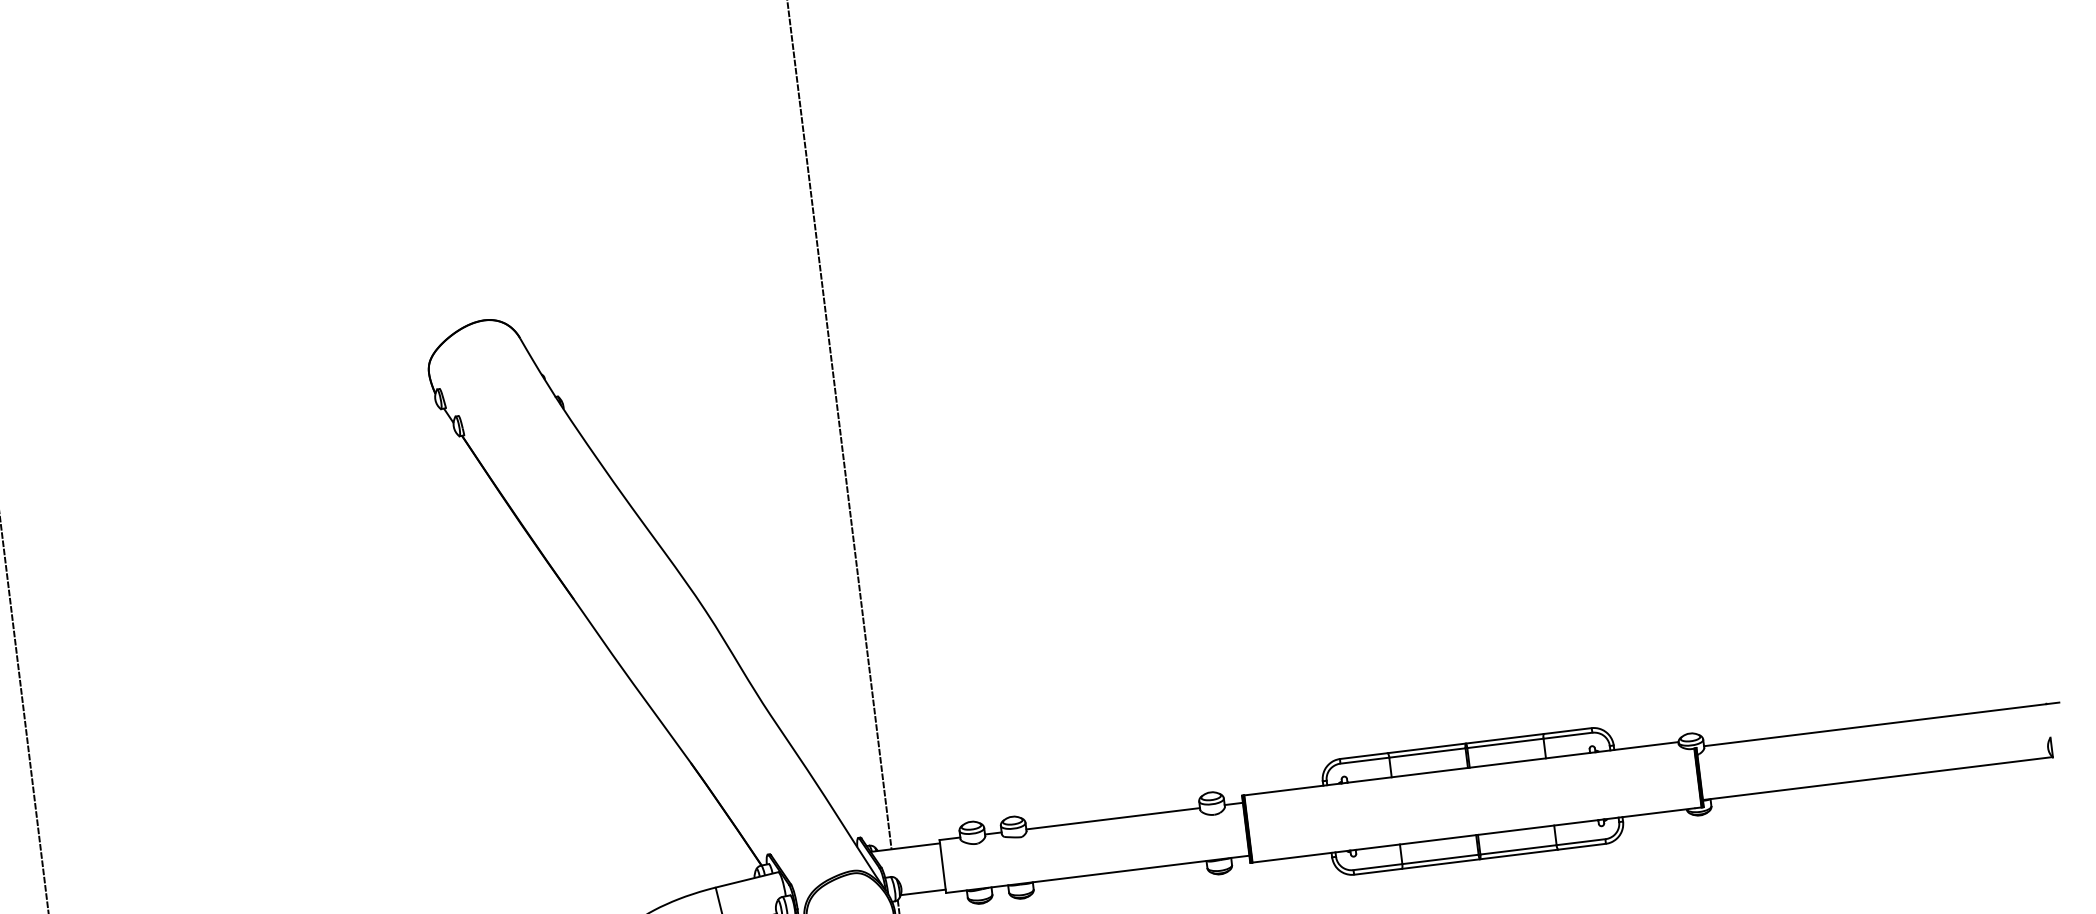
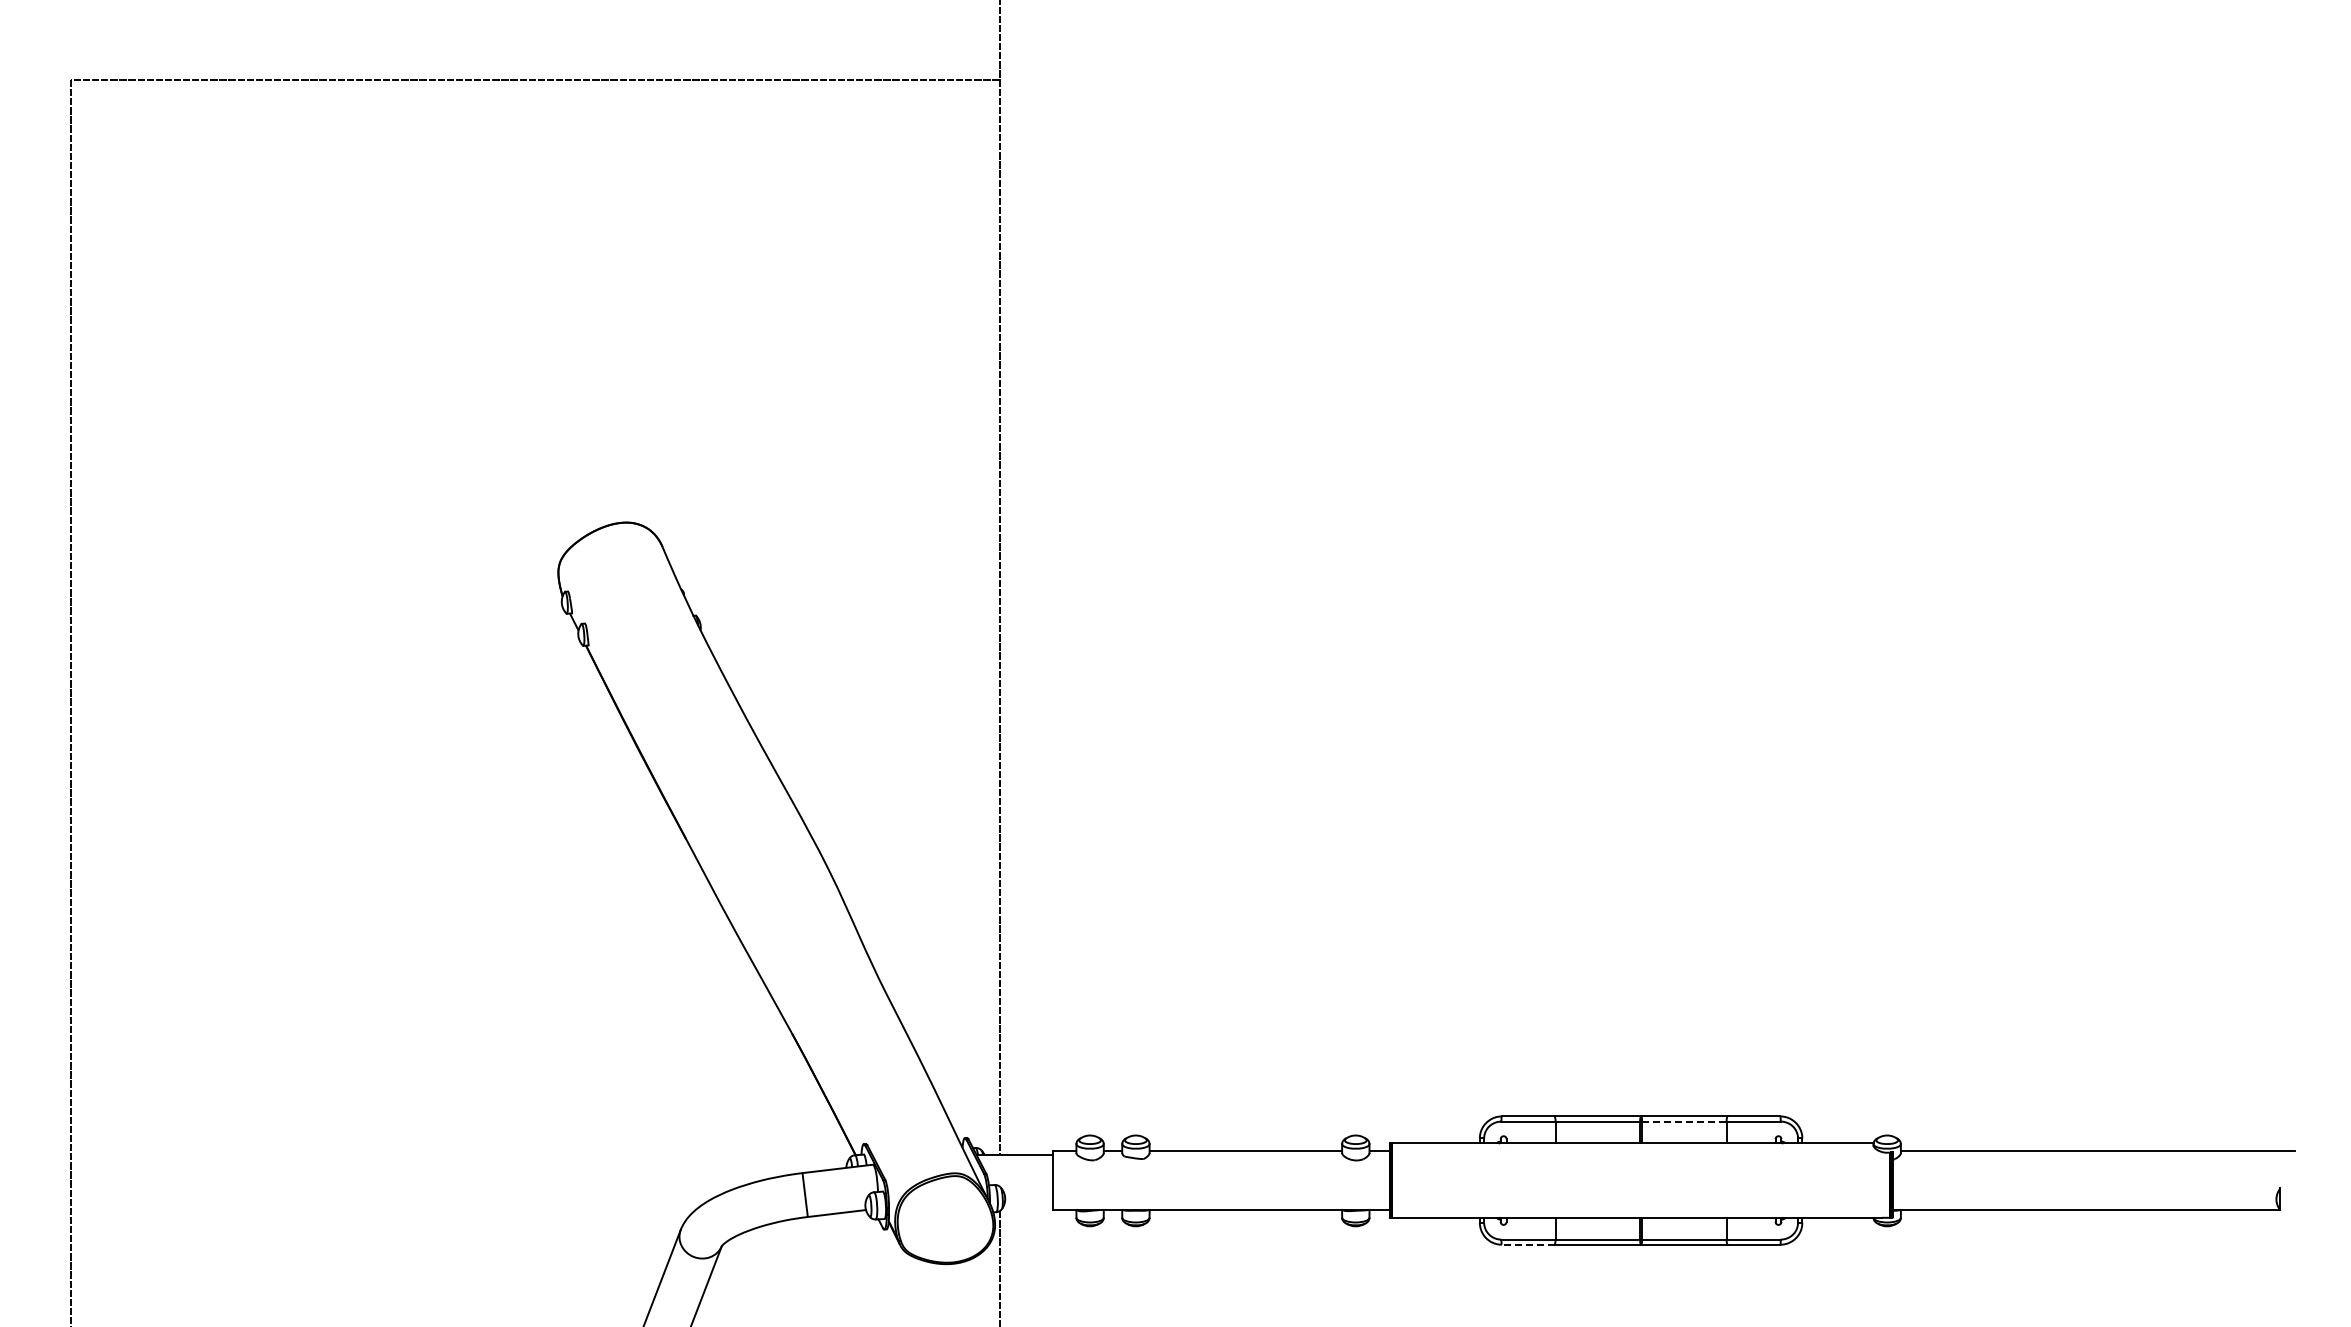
line: (1505, 743) -> (1684, 1121), solid -> dashed
line: (1377, 871) -> (1527, 1244), solid -> dashed
line: (923, 892) -> (1028, 1206), removed

